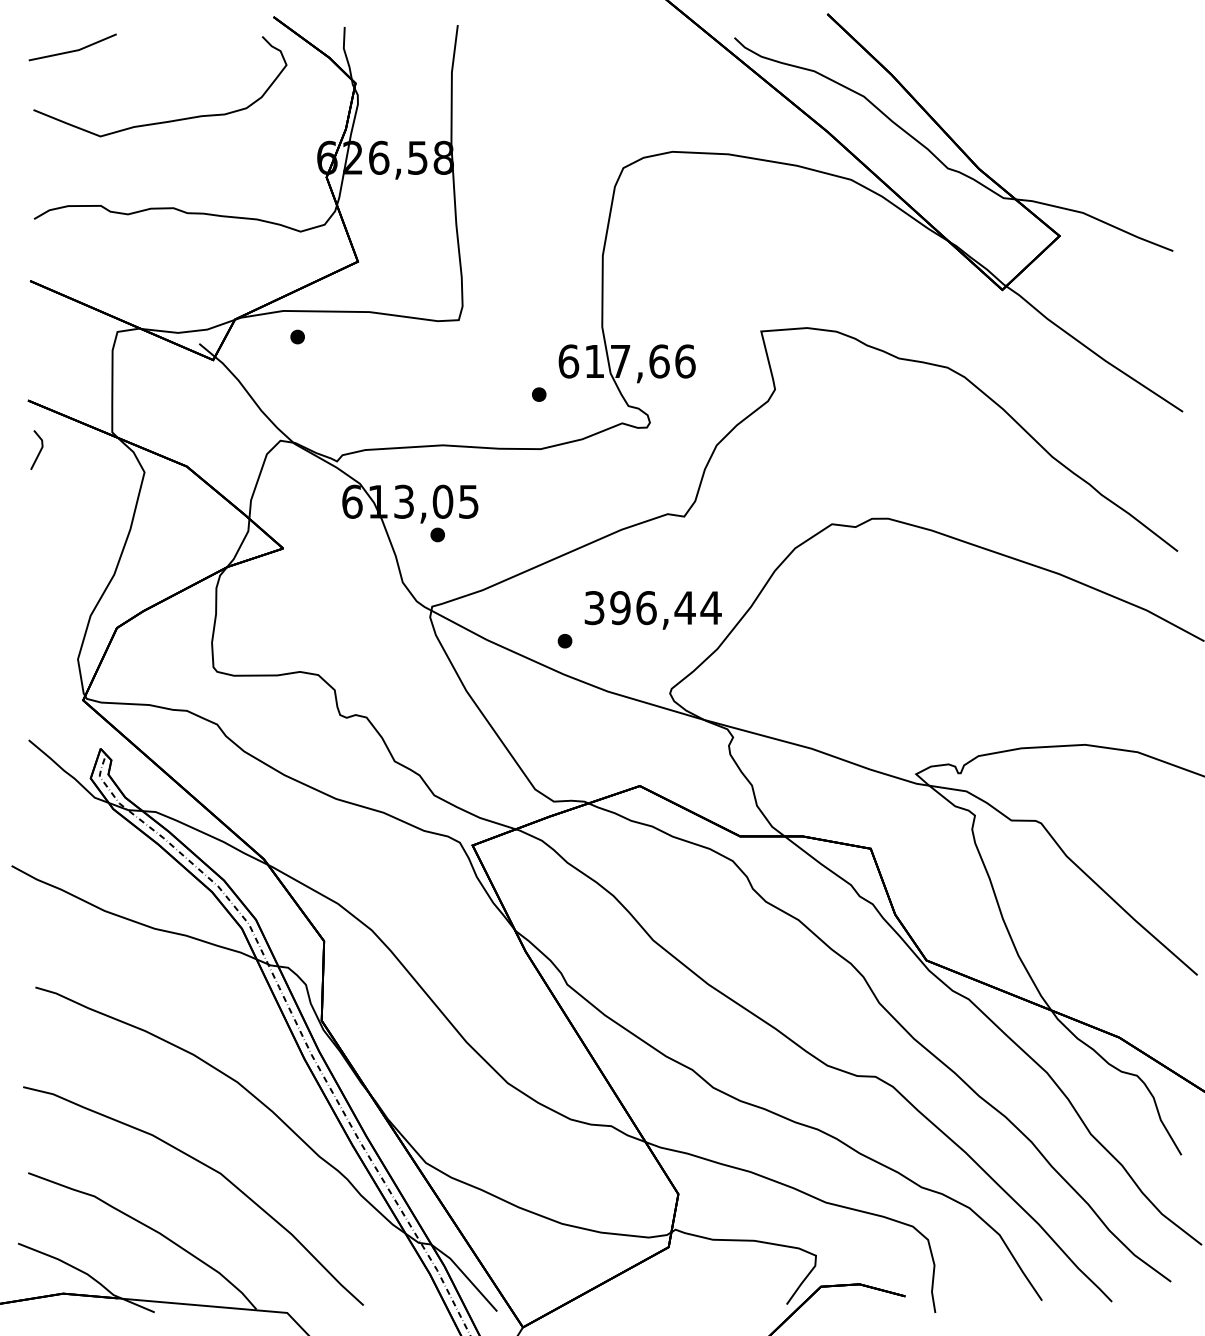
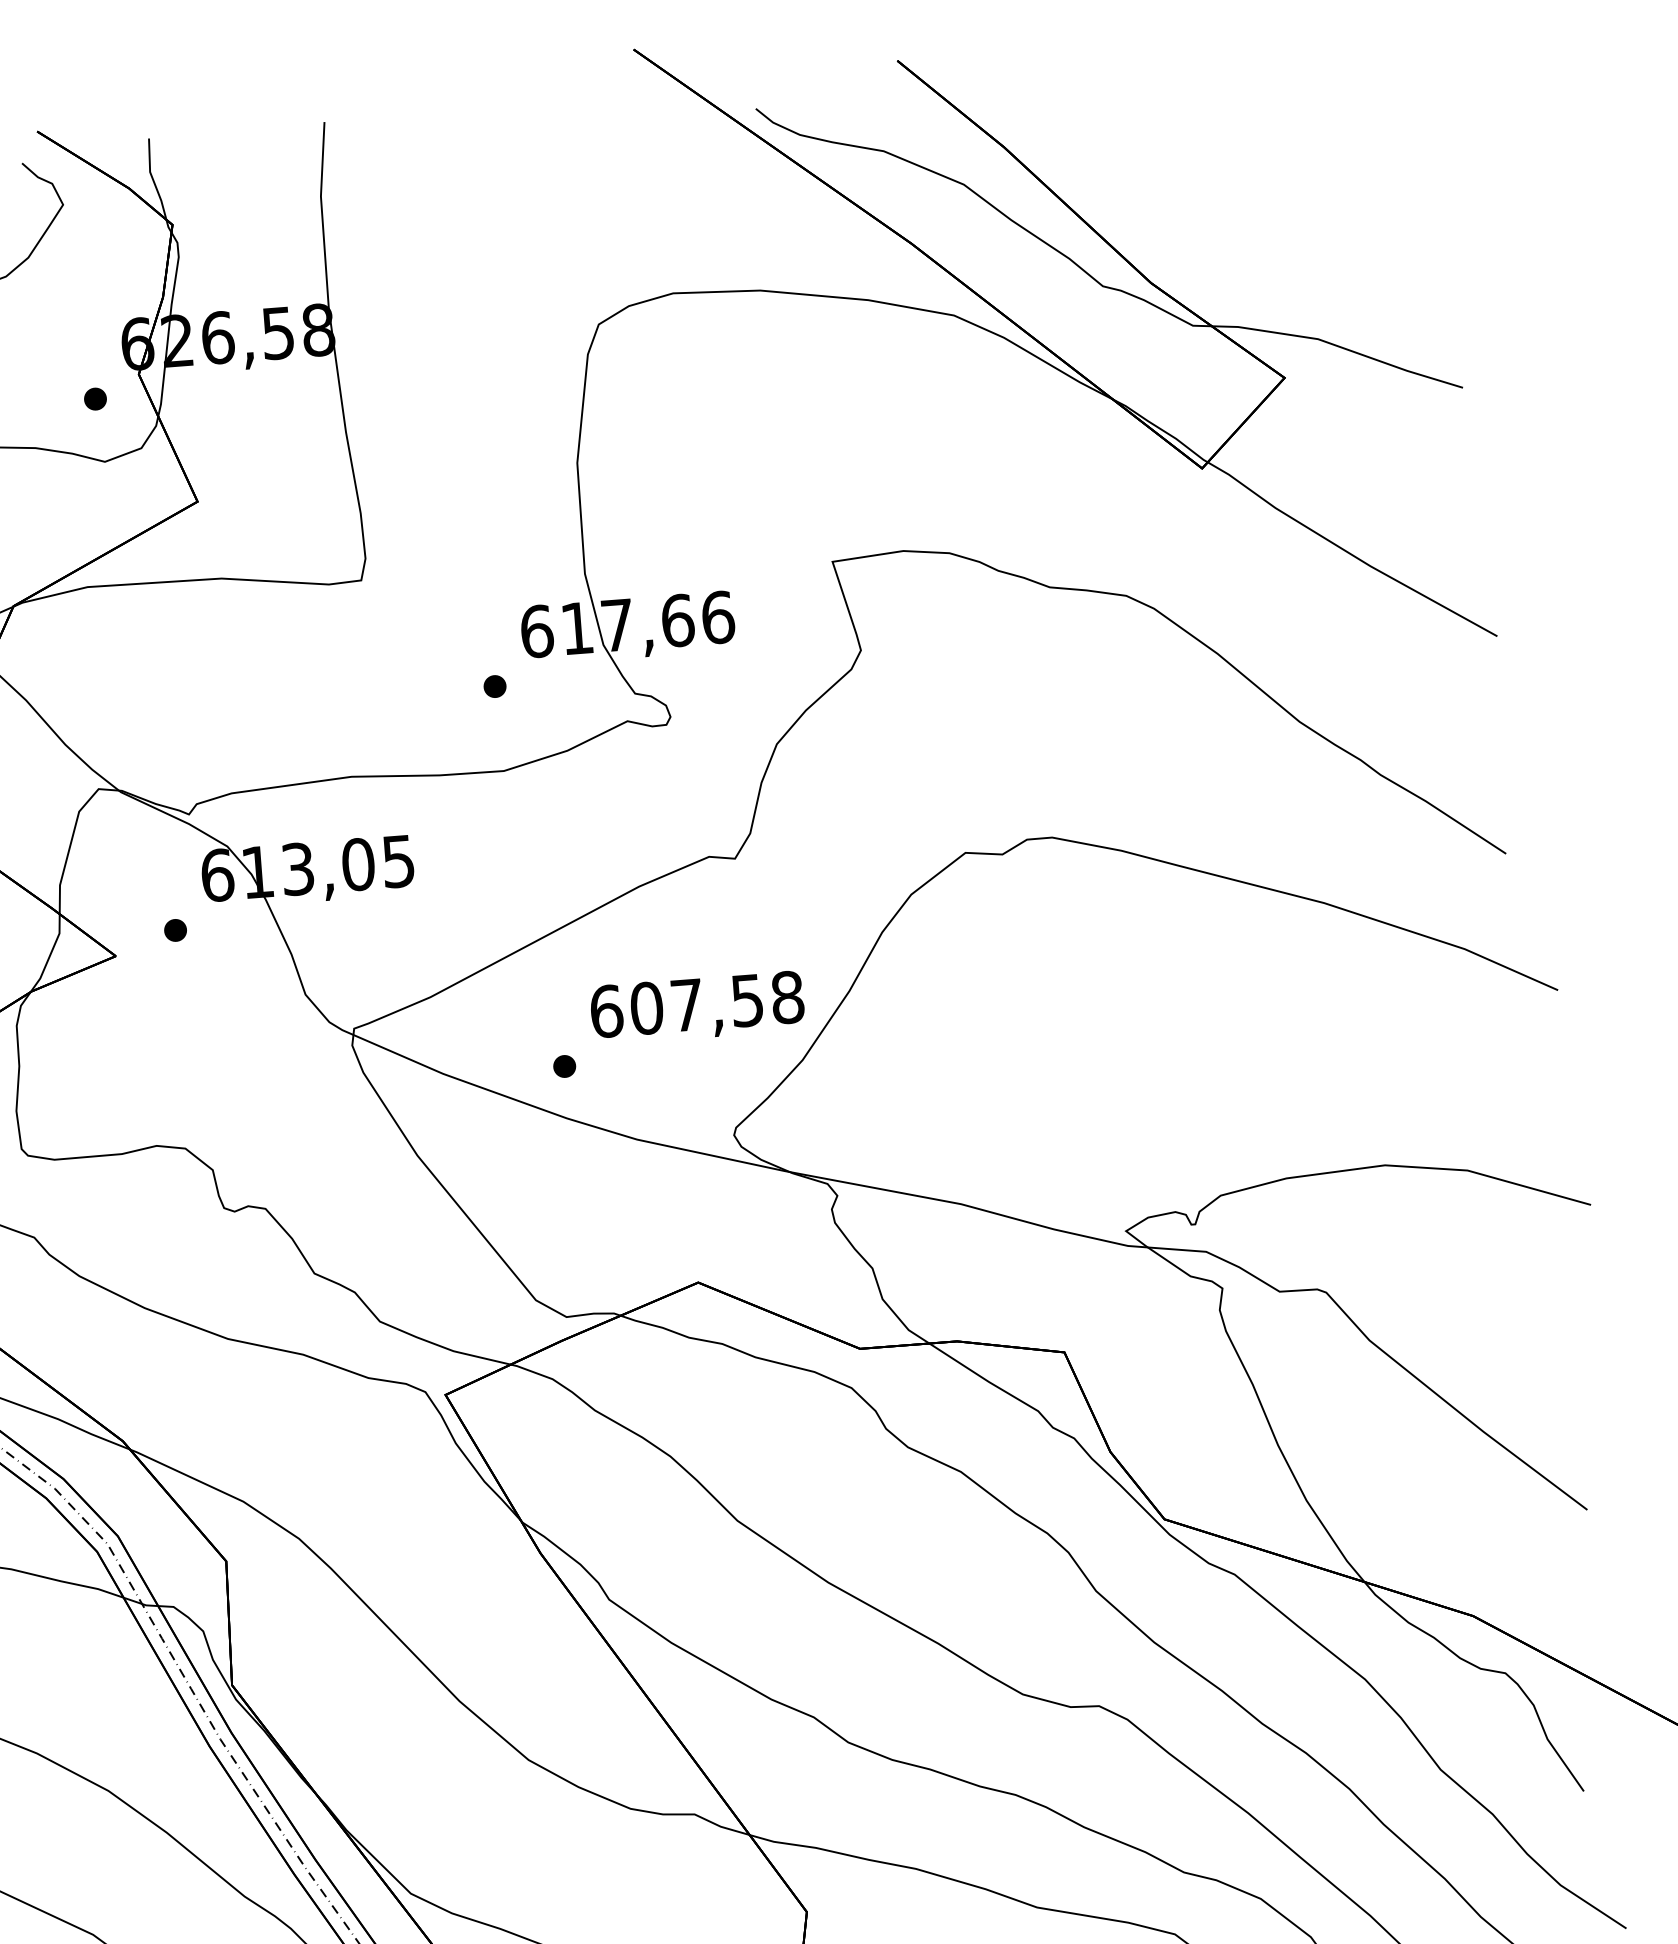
part: (297, 336) -> (95, 398), moved
part: (437, 534) -> (175, 929), moved
text: (652, 608) -> (696, 1005), 396,44 -> 607,58

